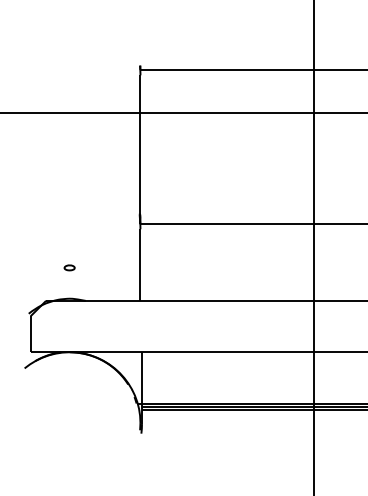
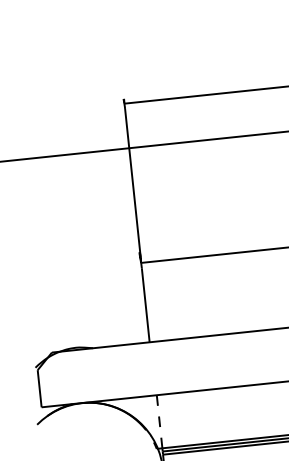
part: (69, 267) -> (72, 315), removed
line: (142, 377) -> (160, 421), solid -> dashed

